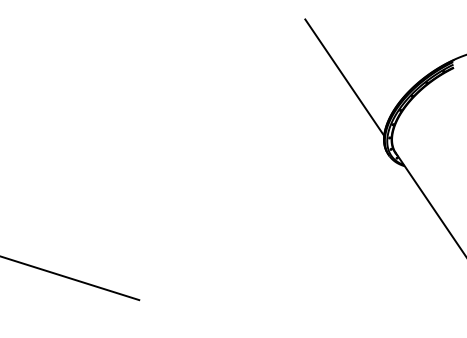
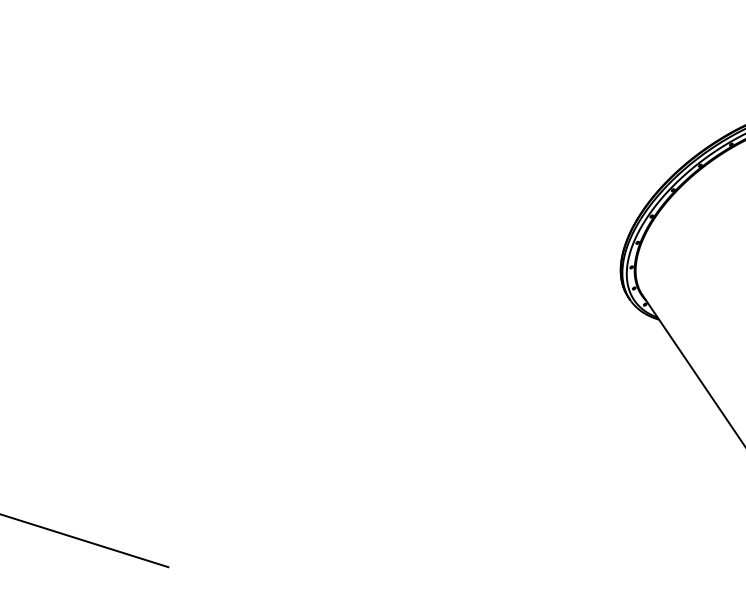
line: (344, 77) -> (547, 155), removed

